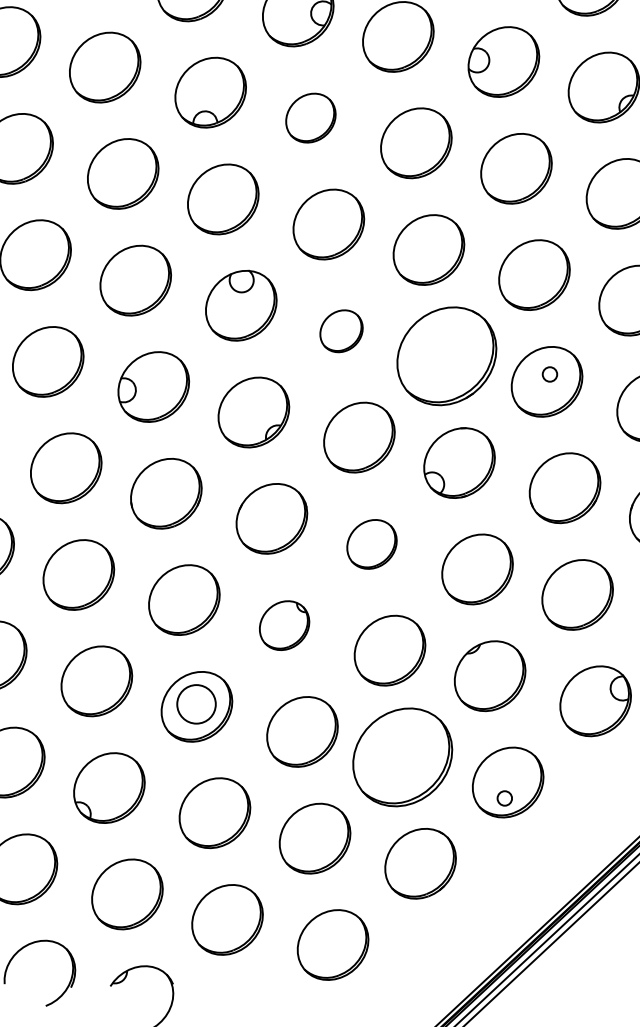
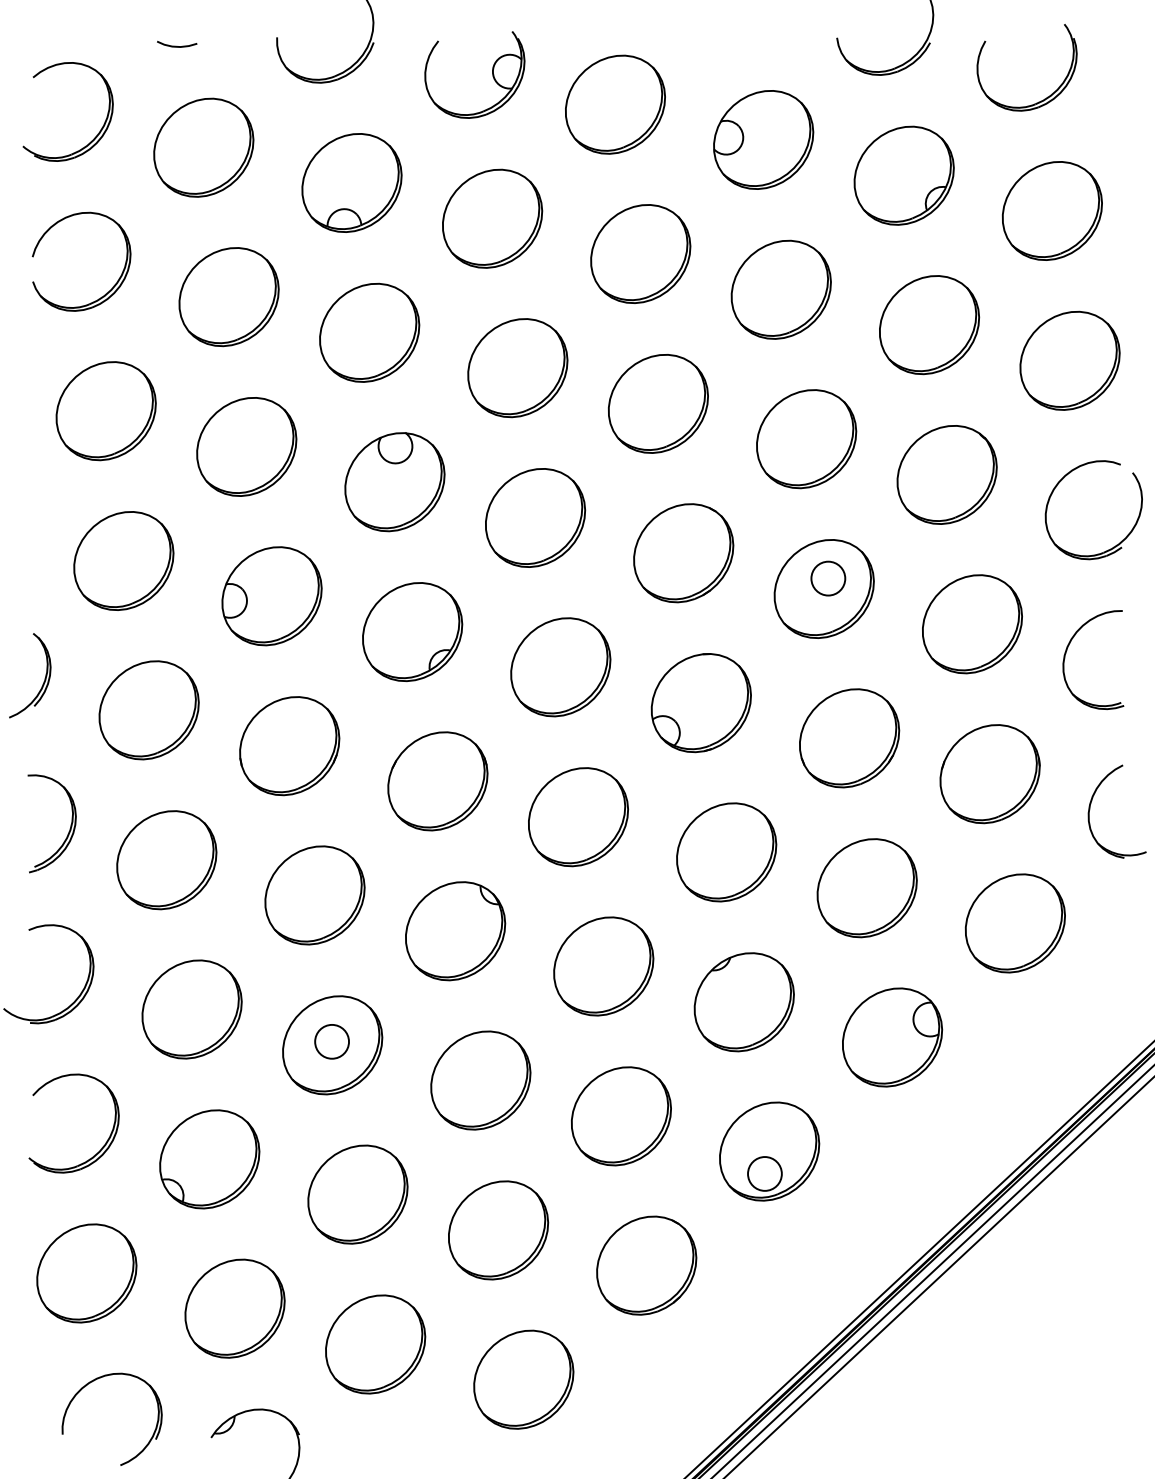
part: (310, 118) -> (492, 218), size x1.43
part: (341, 330) -> (535, 517), size x1.67
part: (446, 356) -> (683, 553), size x0.71
circle: (550, 374) -> (828, 578), size x1.67
part: (372, 544) -> (578, 817), size x1.43
part: (284, 625) -> (455, 931), size x1.43
circle: (196, 704) -> (332, 1041), size x0.62
part: (401, 757) -> (620, 1116), size x0.71
circle: (504, 798) -> (764, 1173), size x1.67

